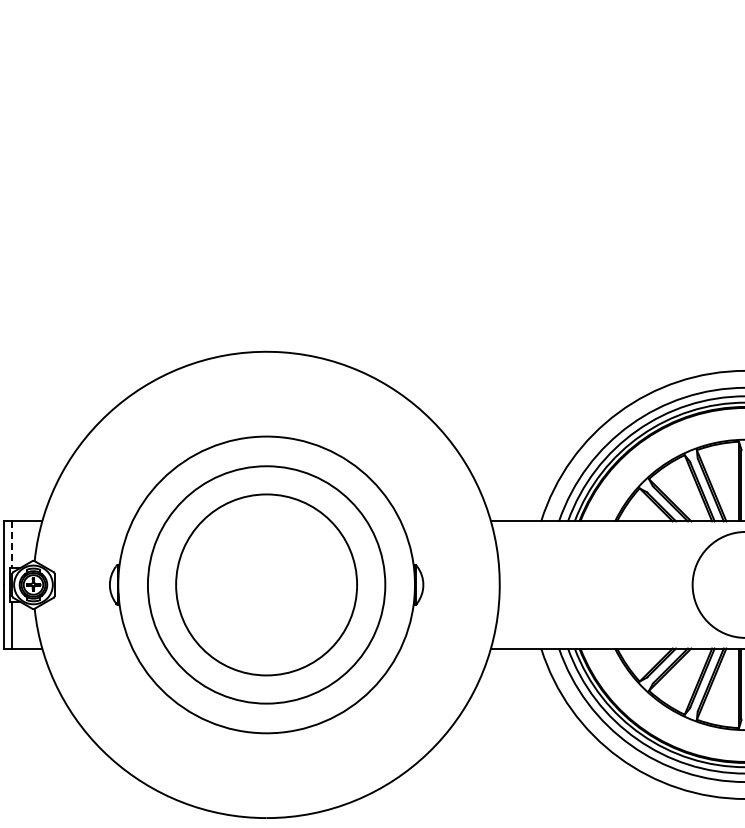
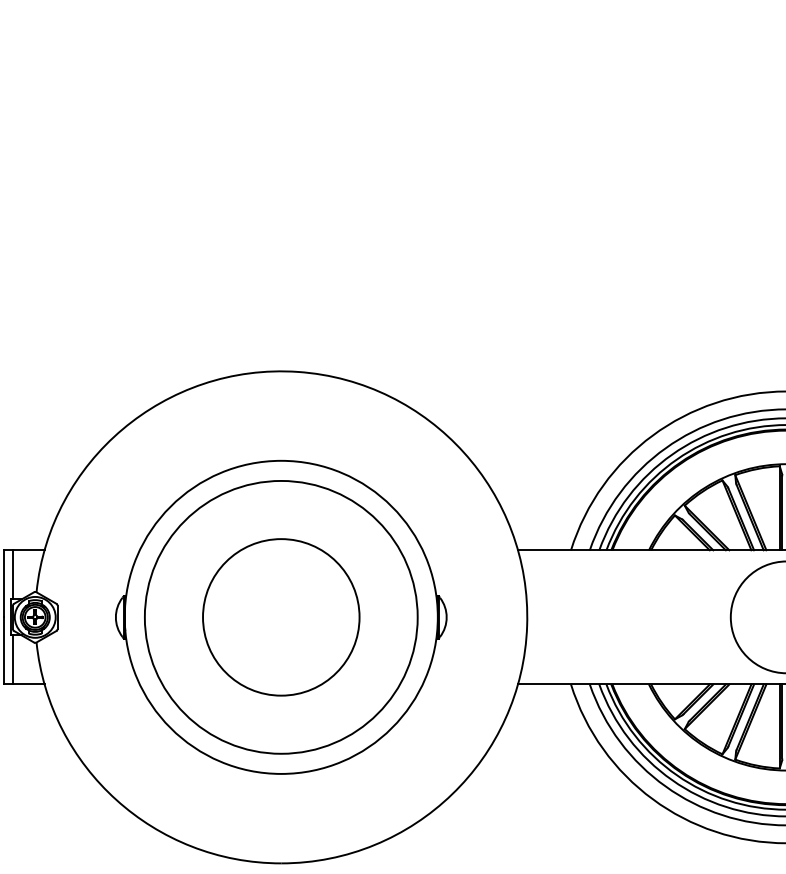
line: (11, 544) -> (12, 574), dashed -> solid
circle: (265, 584) -> (280, 616), size x1.43
circle: (266, 585) -> (281, 617), size x0.62

